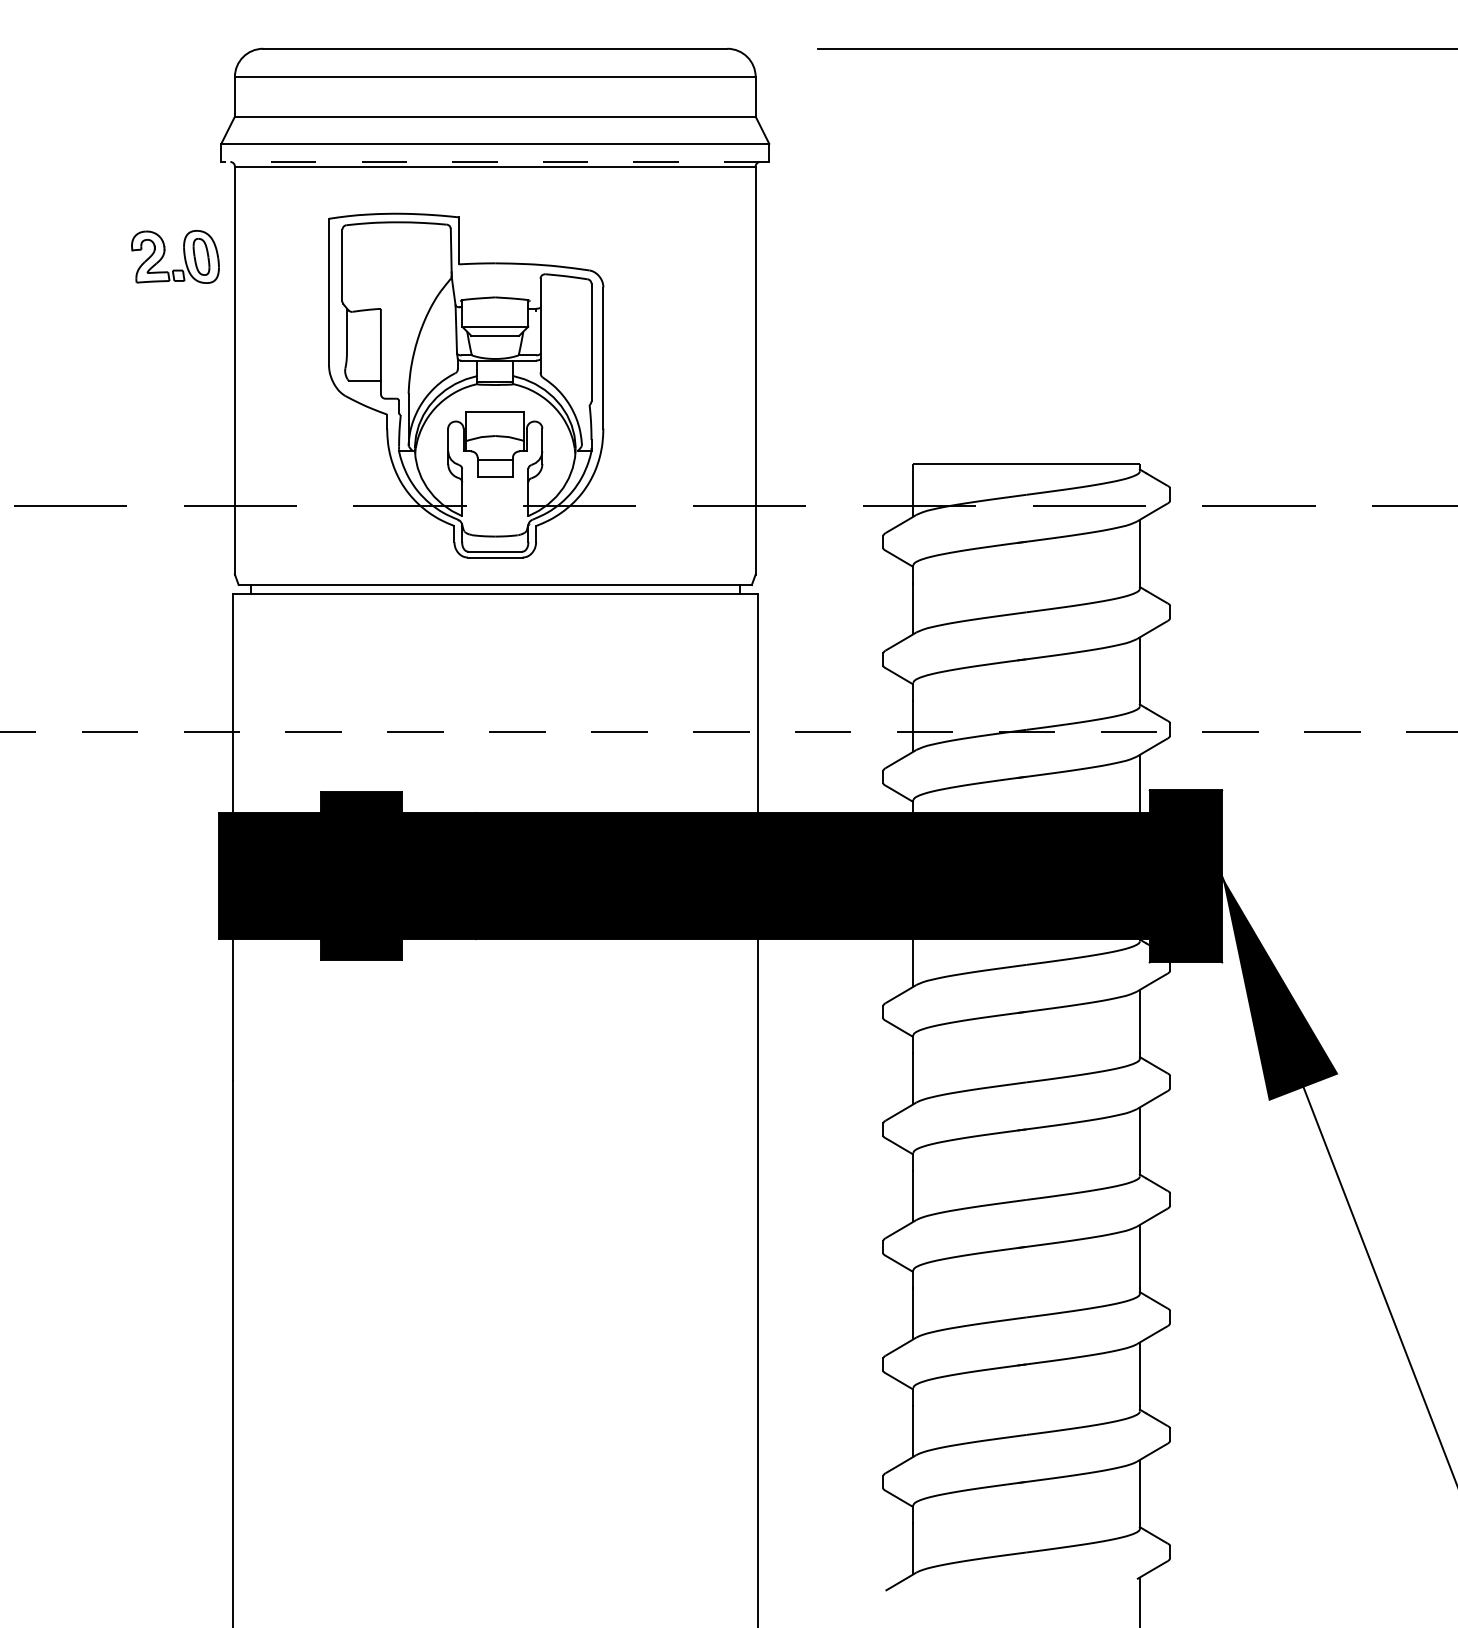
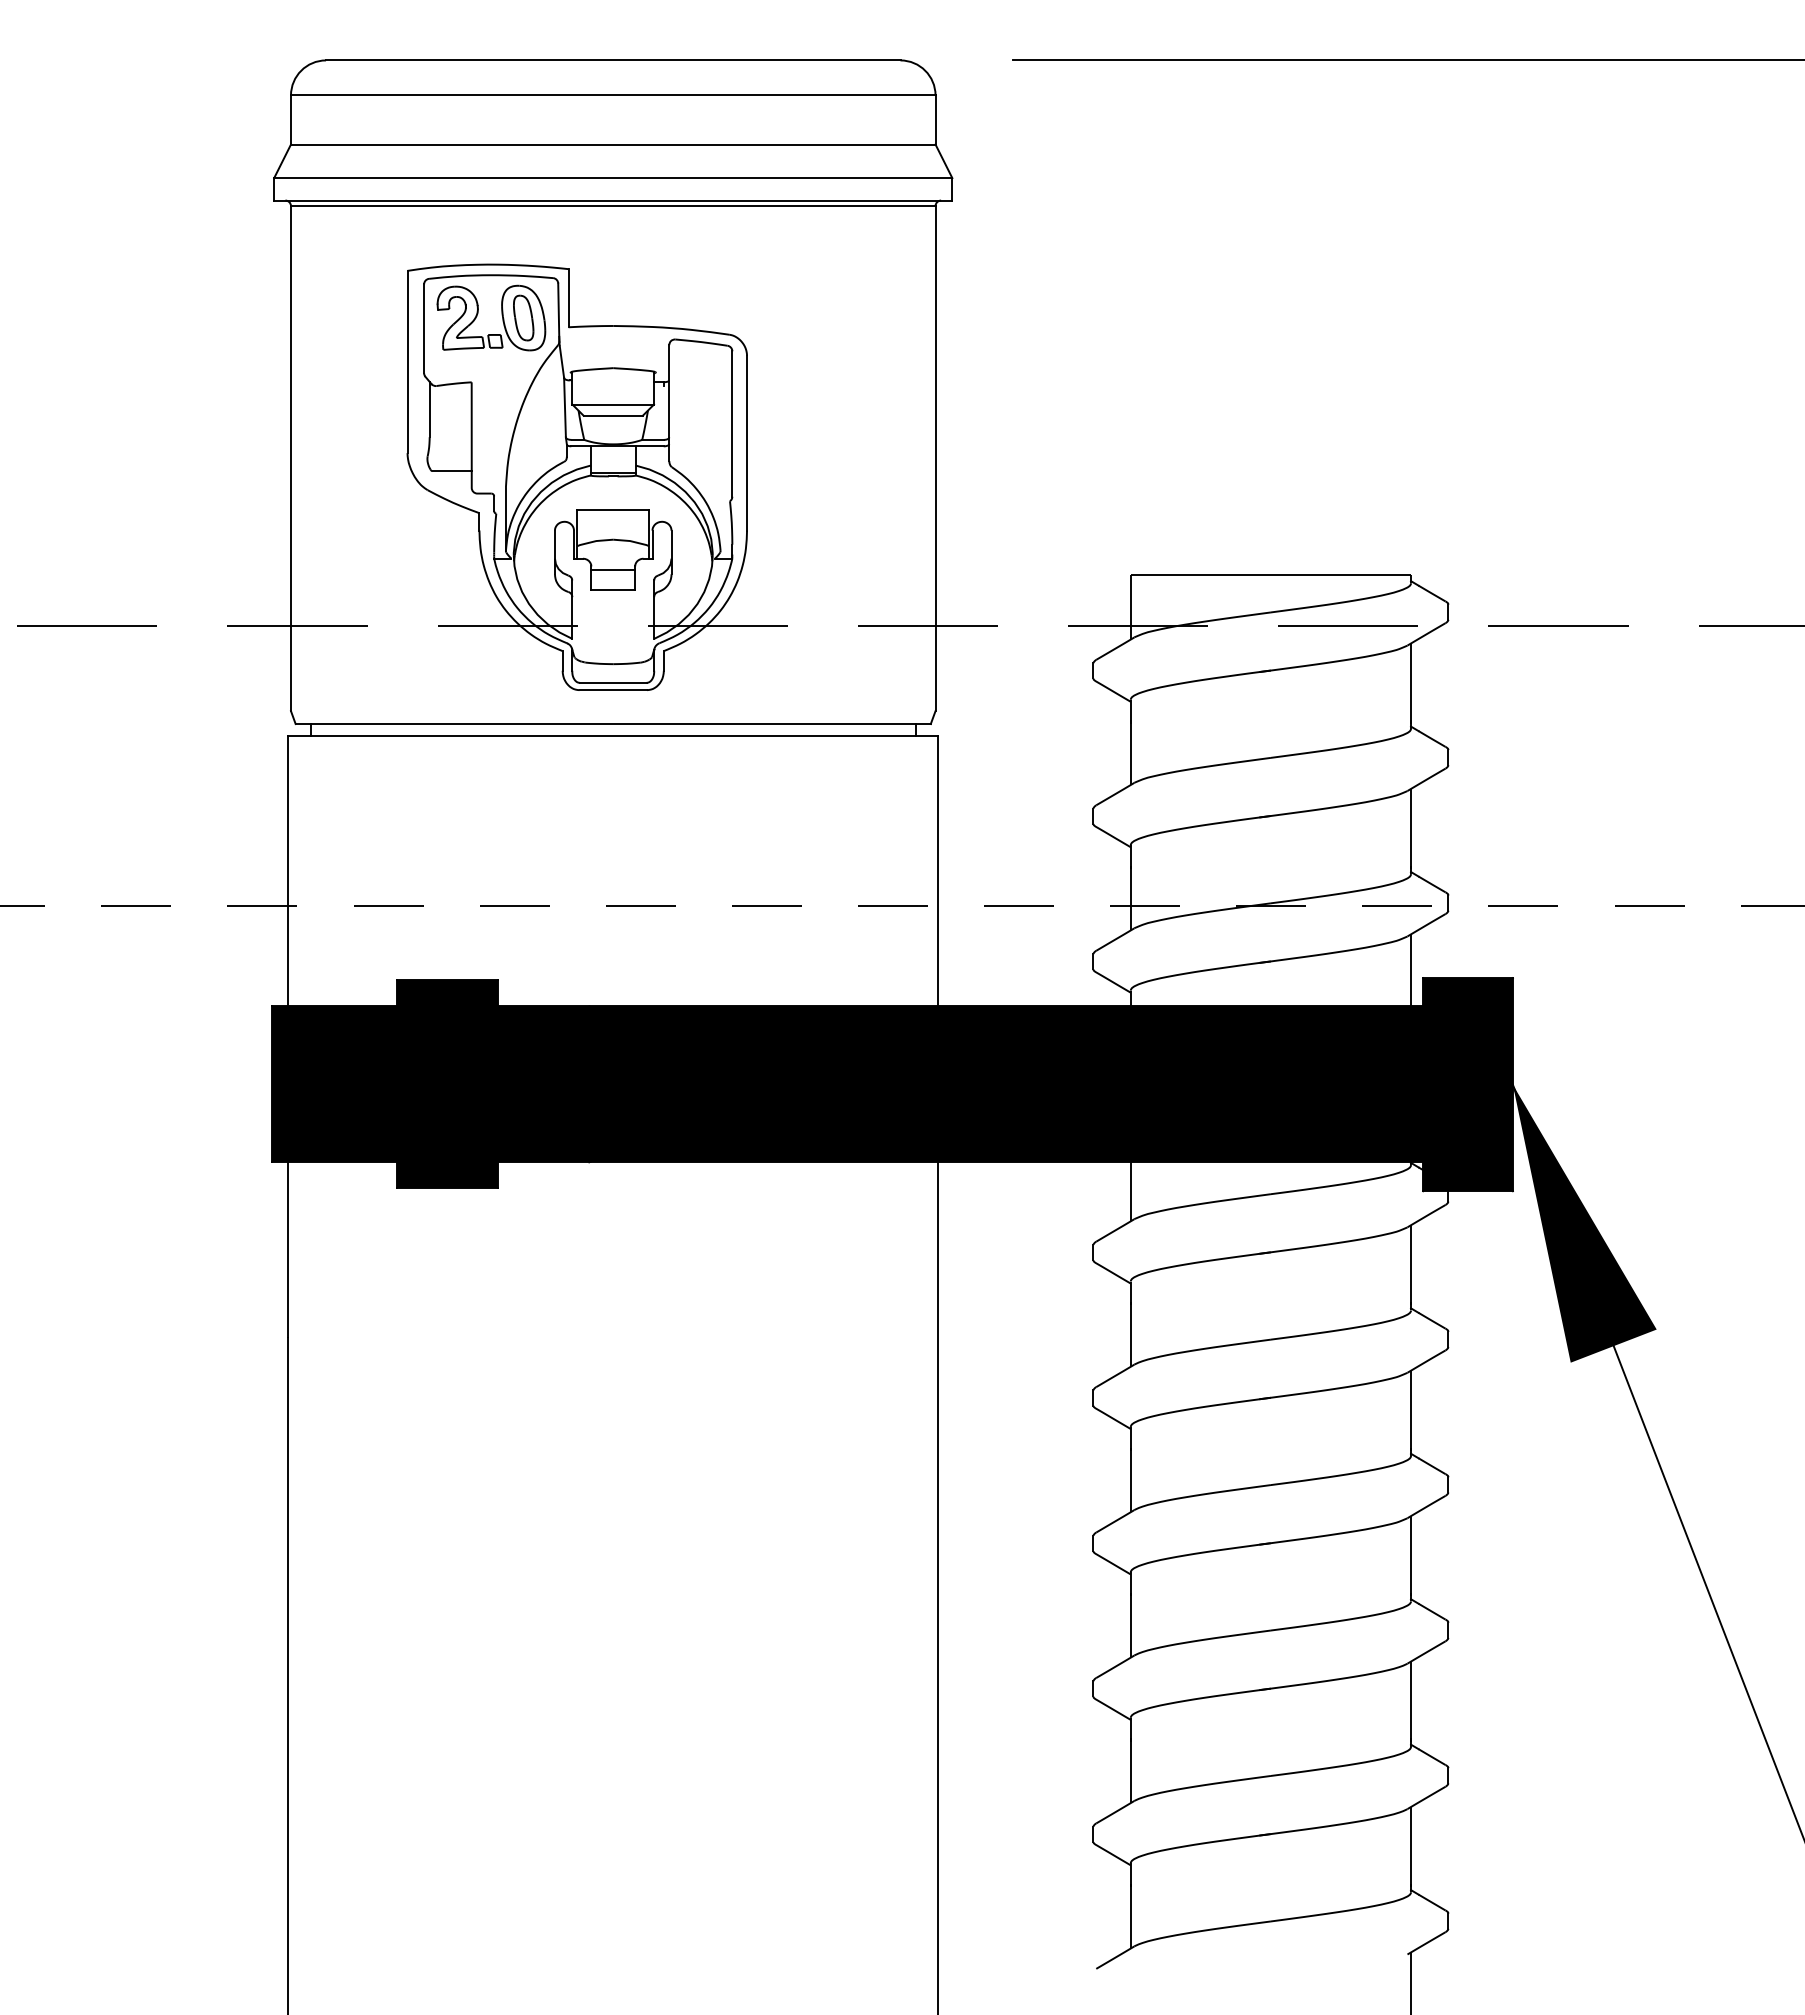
line: (494, 161) -> (612, 200), dashed -> solid
part: (183, 254) -> (501, 315), moved

